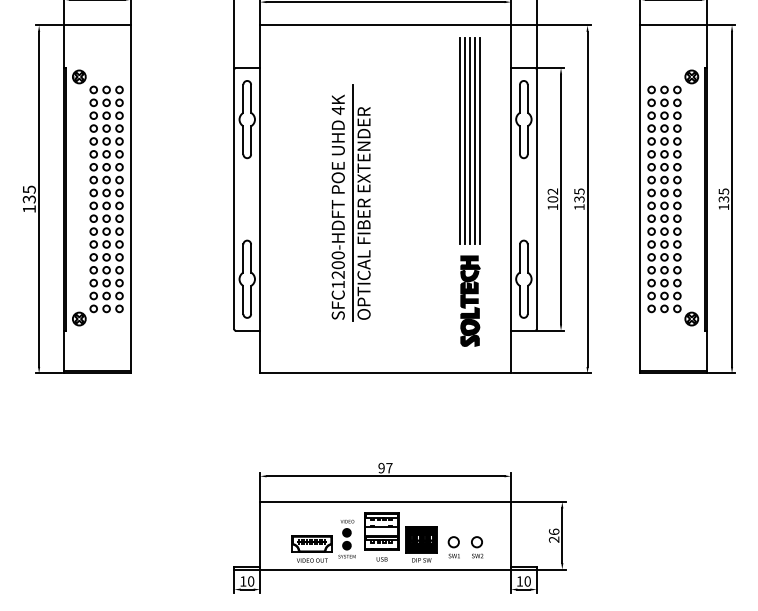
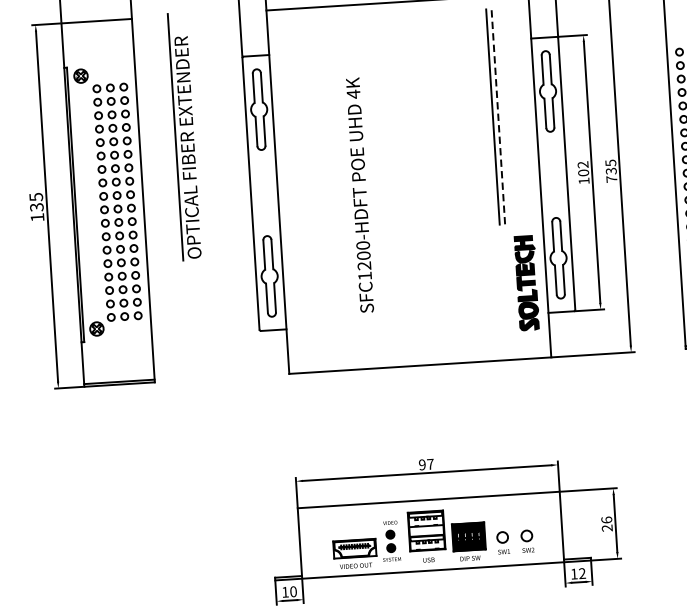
line: (459, 140) -> (482, 117), removed
line: (464, 140) -> (487, 117), removed
line: (474, 140) -> (497, 116), solid -> dashed
line: (480, 140) -> (504, 116), removed
part: (361, 202) -> (184, 136), moved
text: (579, 207) -> (611, 179), 135 -> 735
part: (470, 300) -> (527, 282), moved
text: (527, 581) -> (582, 573), 10 -> 12

